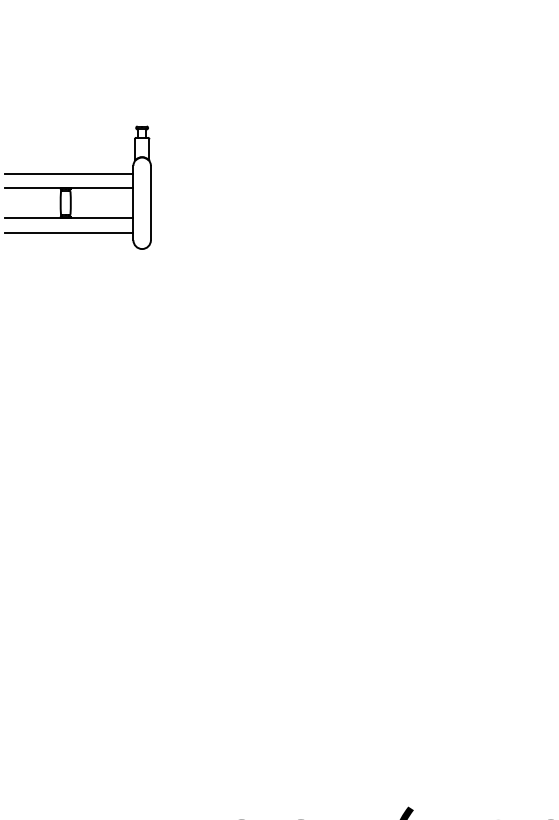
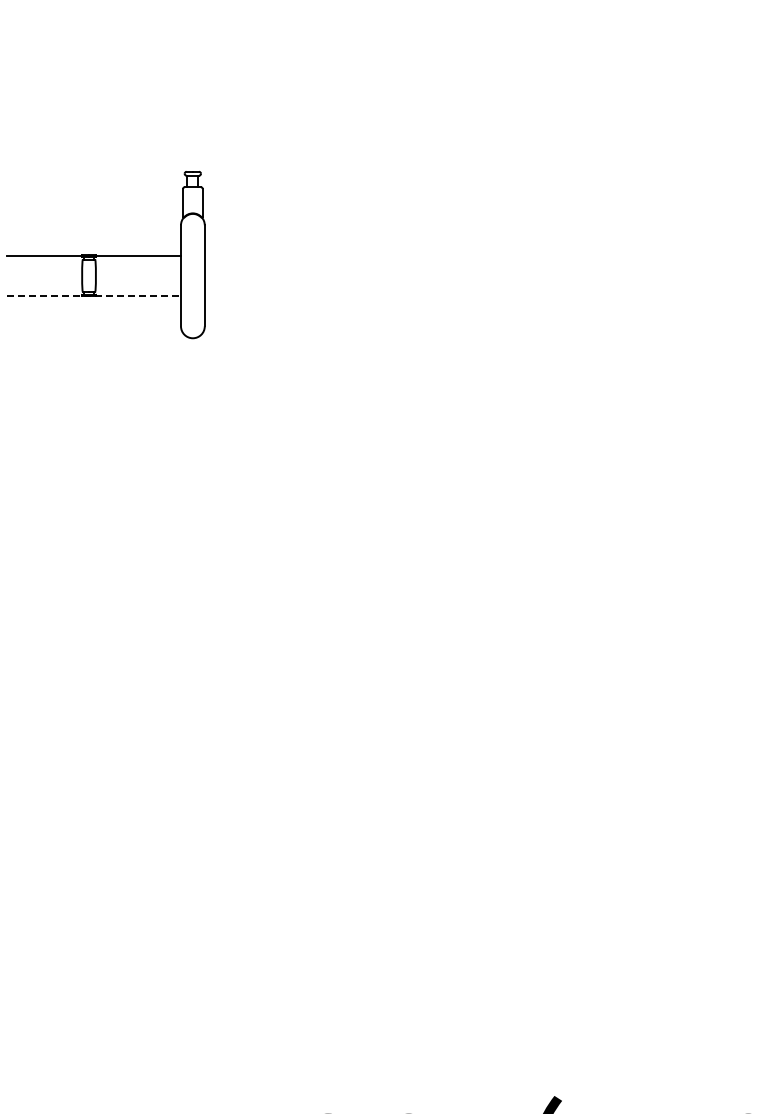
line: (69, 173) -> (93, 235), removed
line: (69, 218) -> (94, 296), solid -> dashed
line: (69, 232) -> (93, 315), removed

